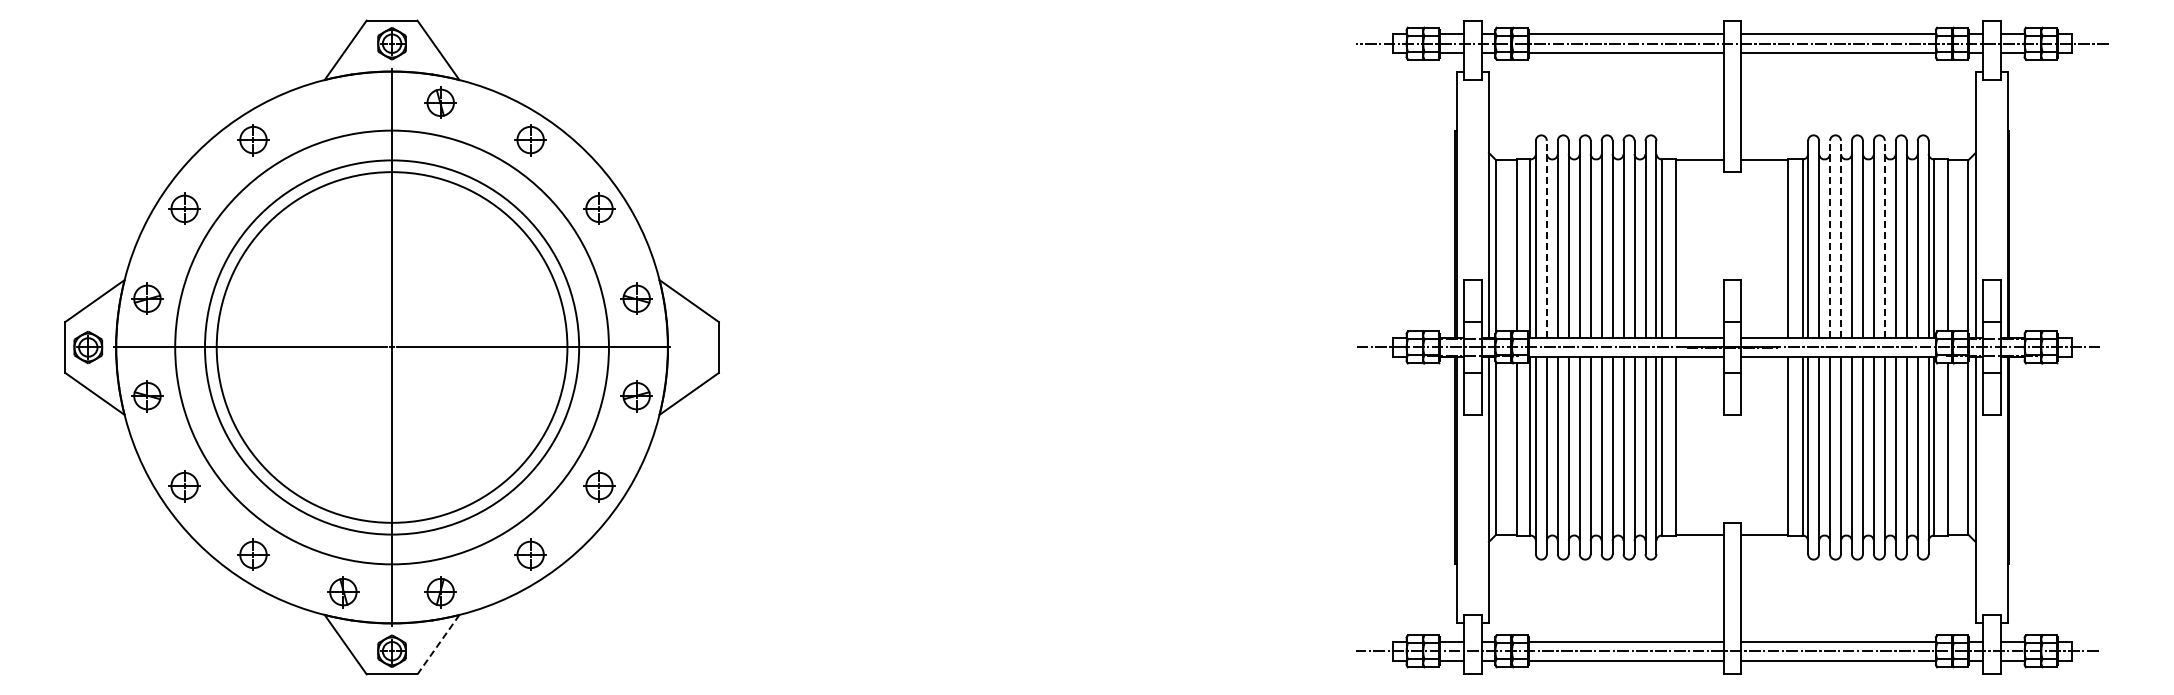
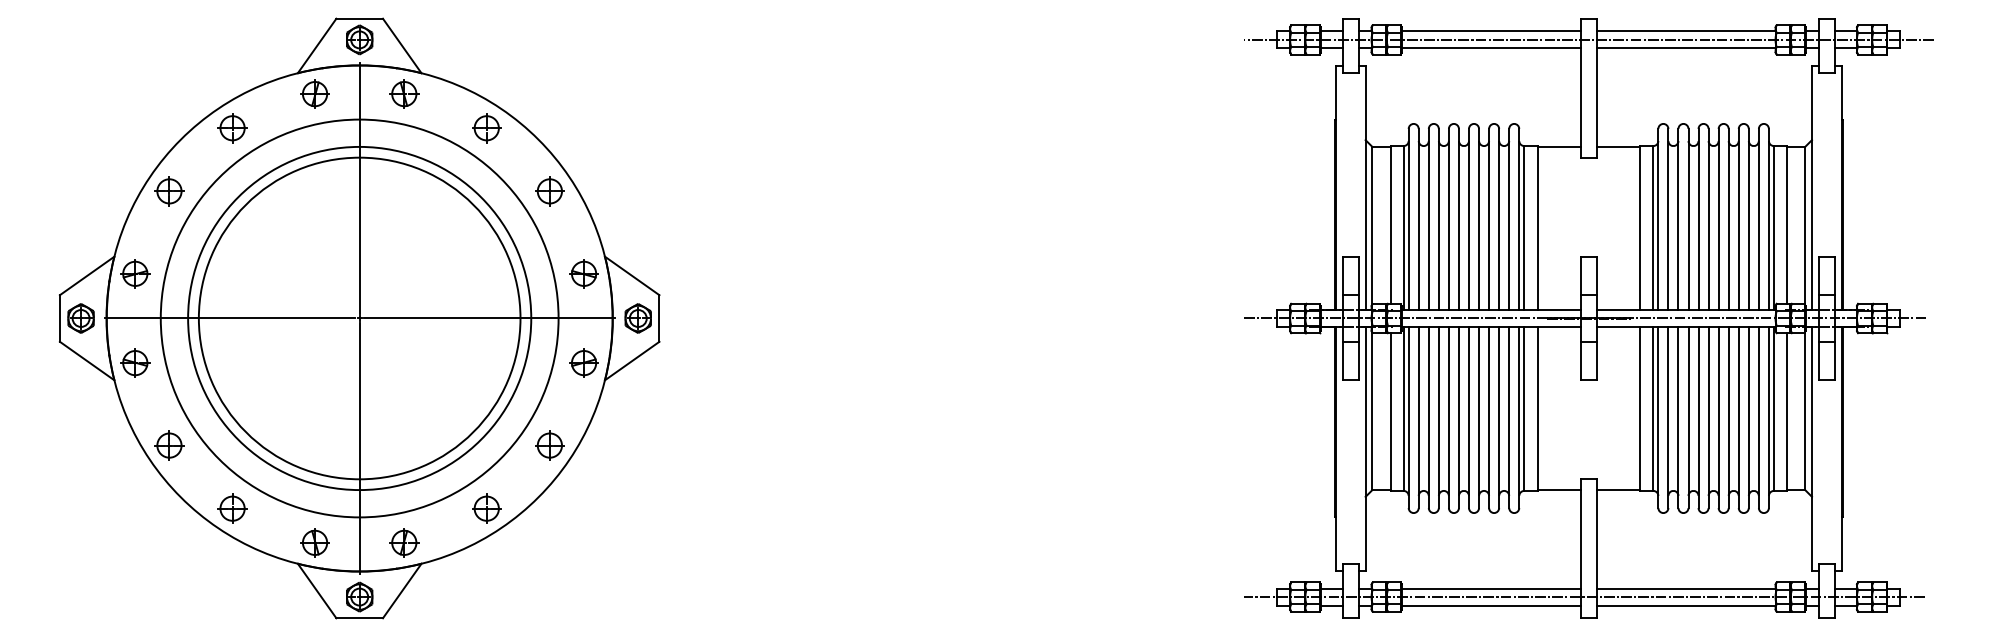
part: (343, 102) -> (315, 93), added
line: (1546, 239) -> (1418, 219), dashed -> solid
line: (1830, 239) -> (1678, 219), dashed -> solid
line: (1841, 239) -> (1688, 219), dashed -> solid
line: (1884, 239) -> (1728, 219), dashed -> solid
part: (695, 347) -> (637, 318), added
line: (438, 645) -> (402, 591), dashed -> solid

